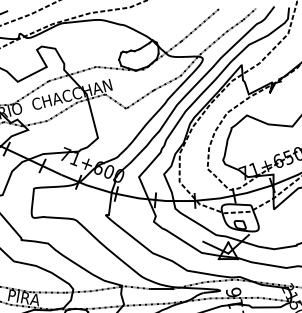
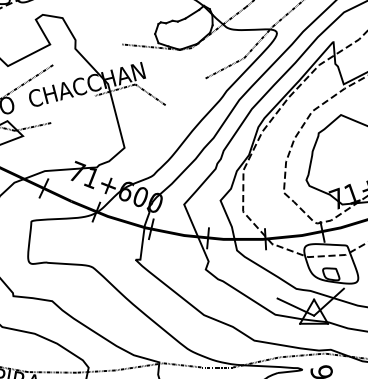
line: (72, 73) -> (87, 54), removed
line: (139, 99) -> (184, 91), removed
line: (62, 111) -> (72, 109), removed

